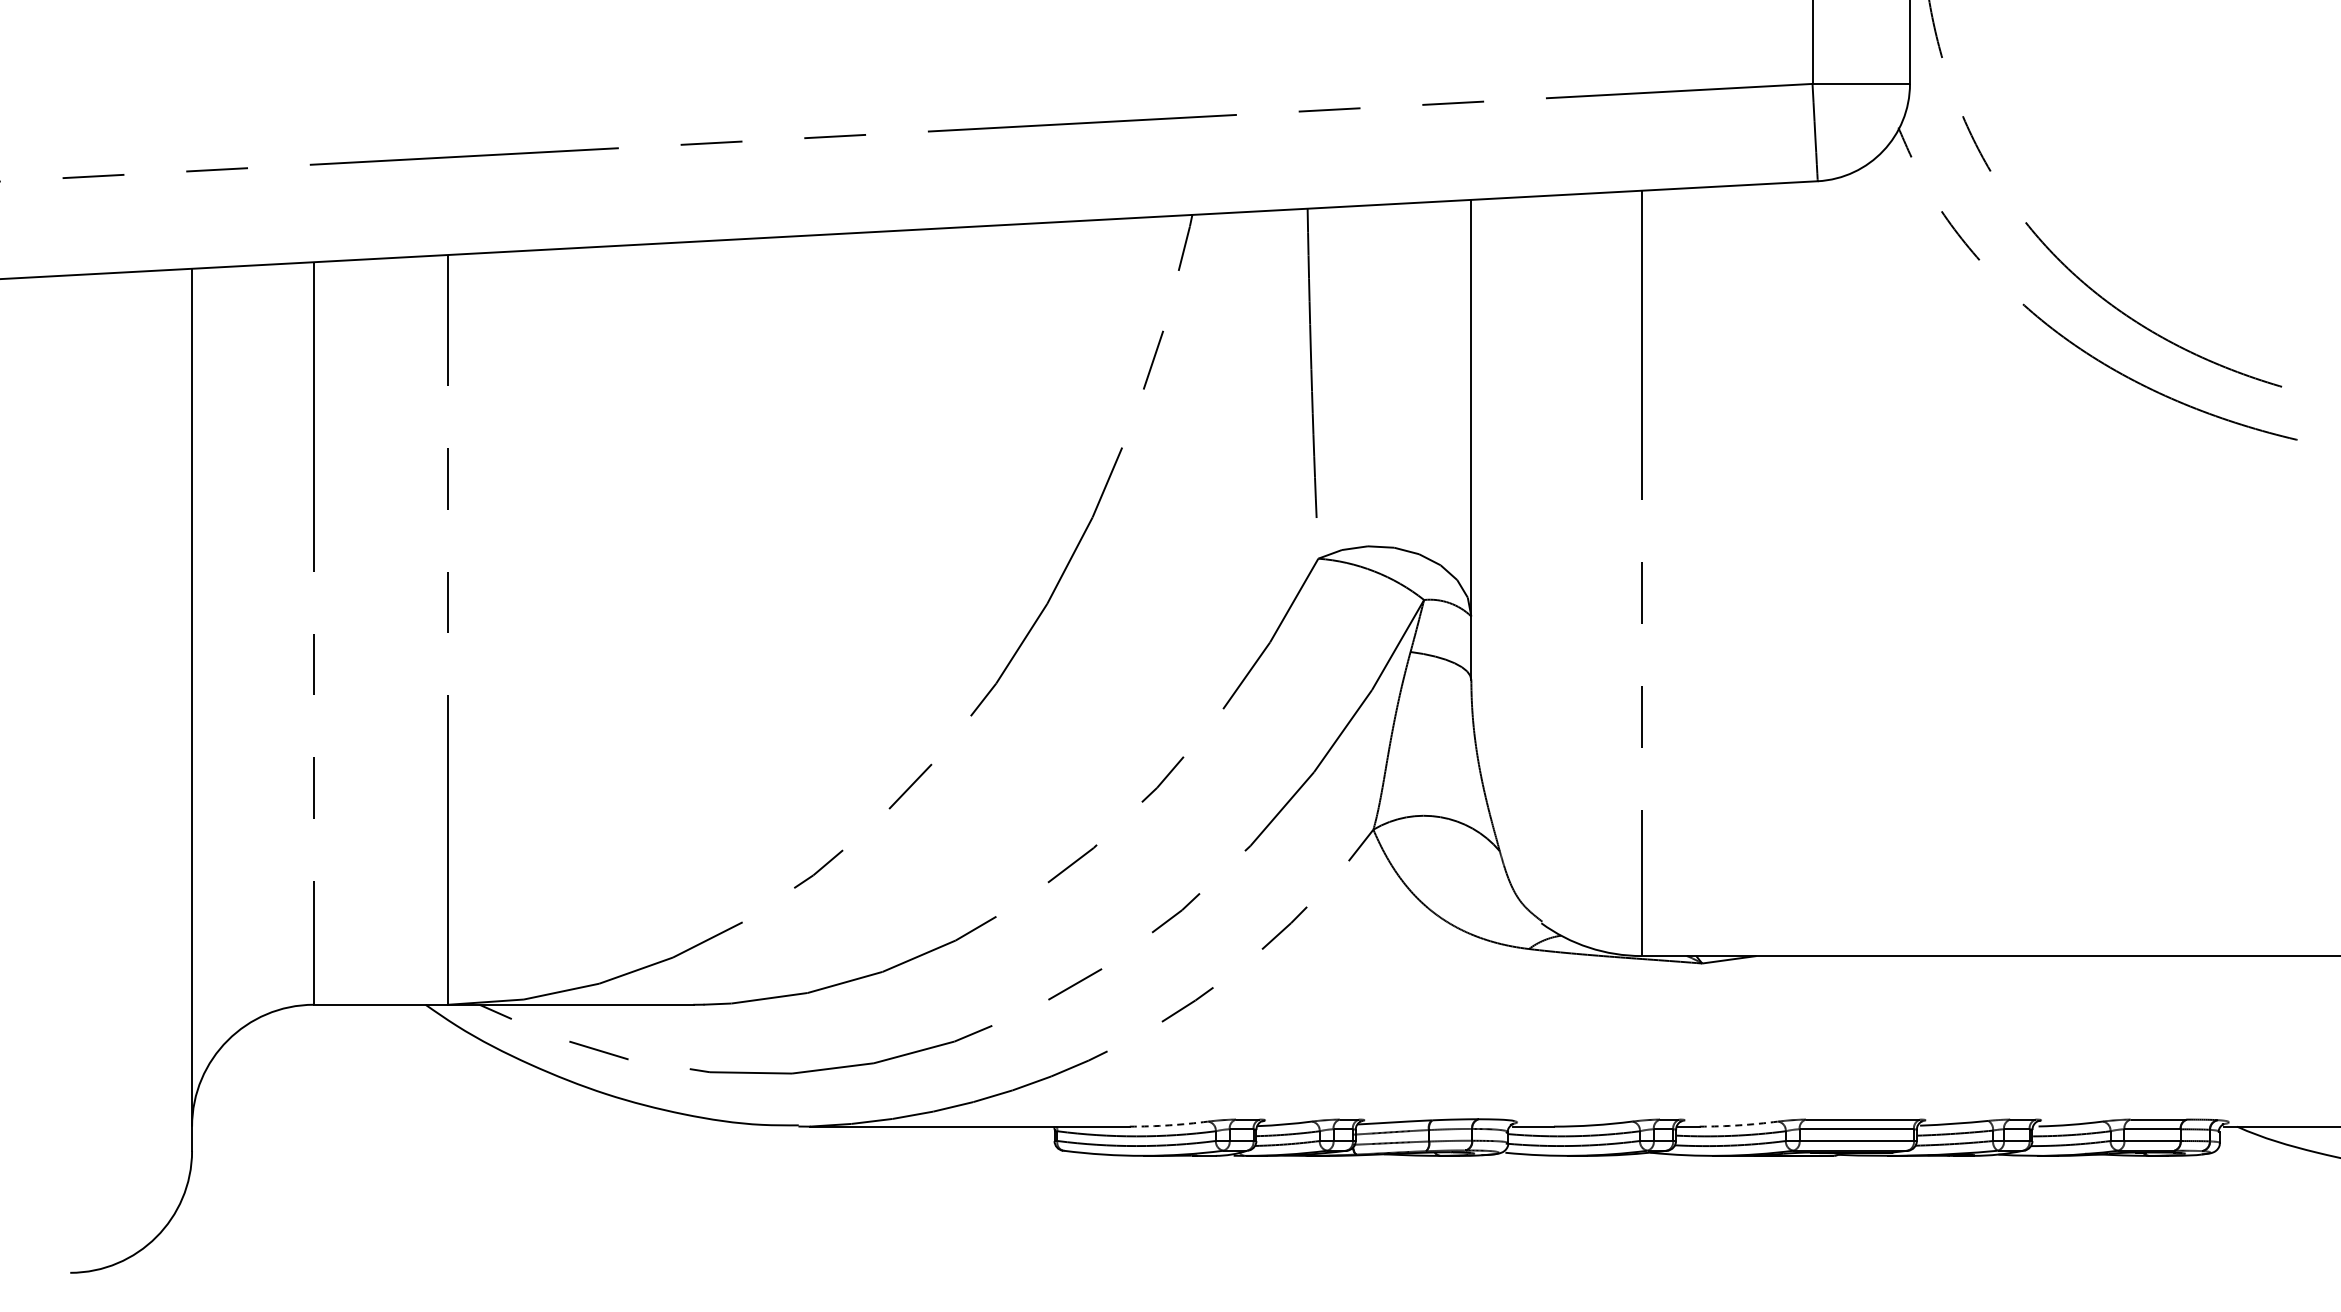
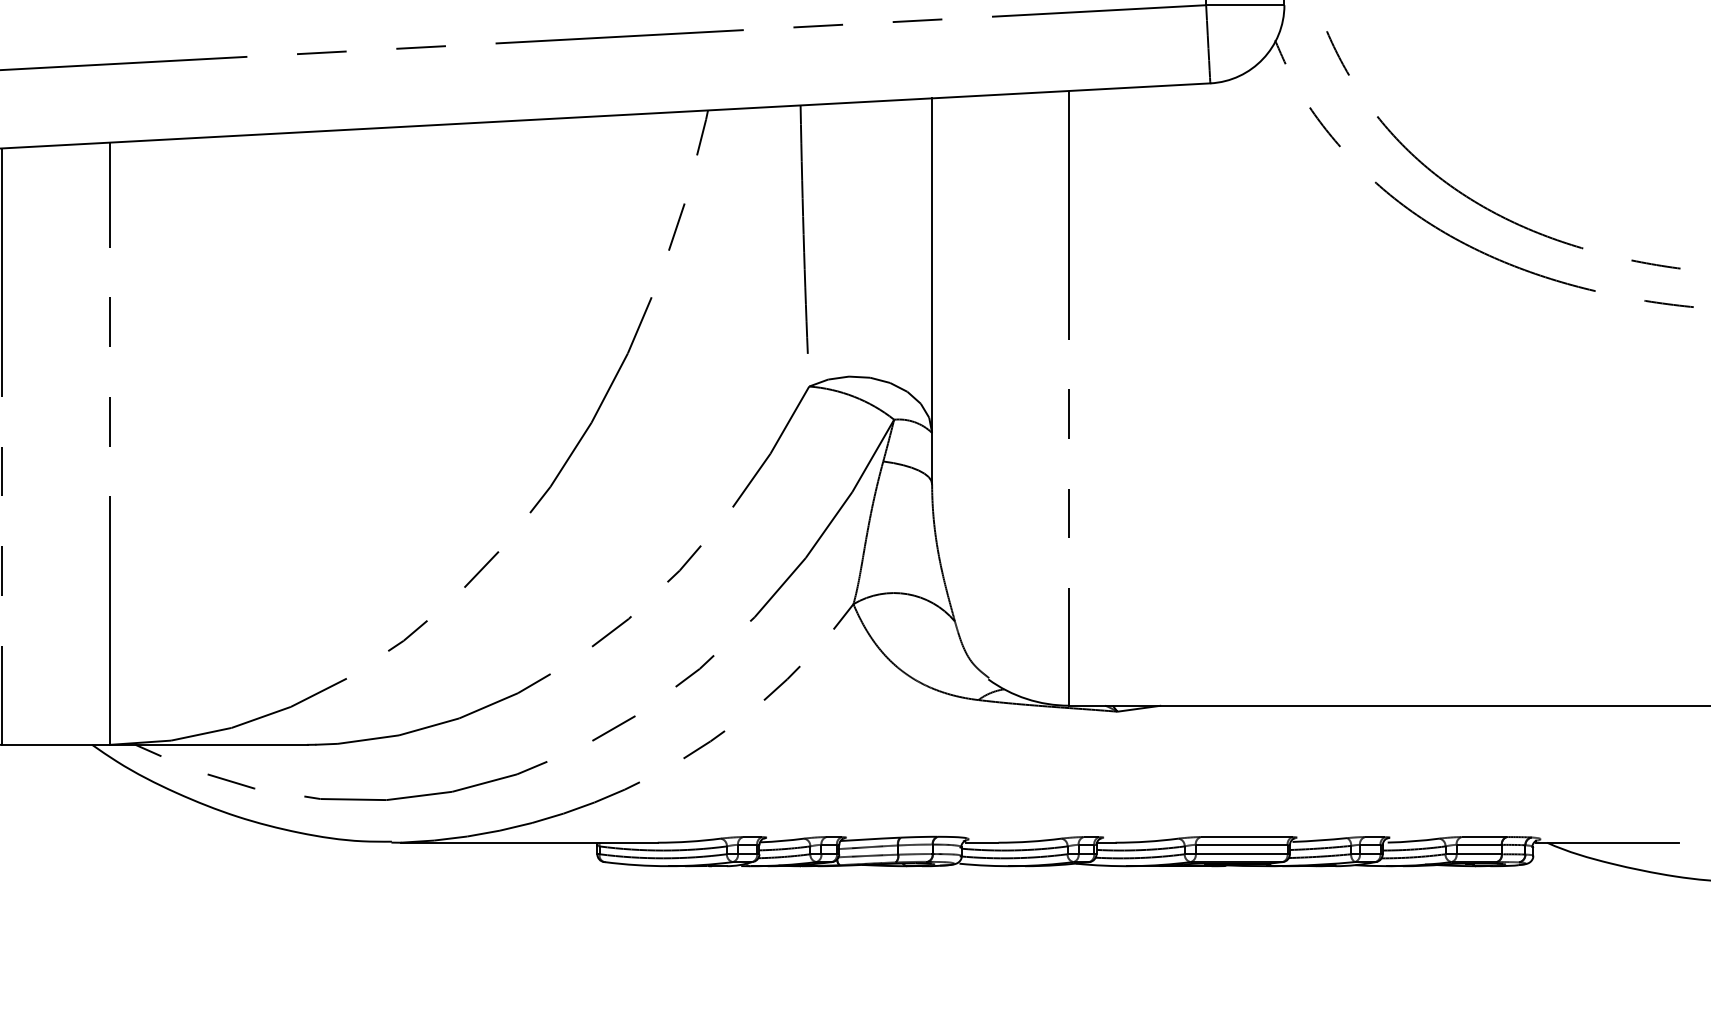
arc: (1169, 1125) -> (689, 841), dashed -> solid
arc: (1739, 1125) -> (1147, 841), dashed -> solid

